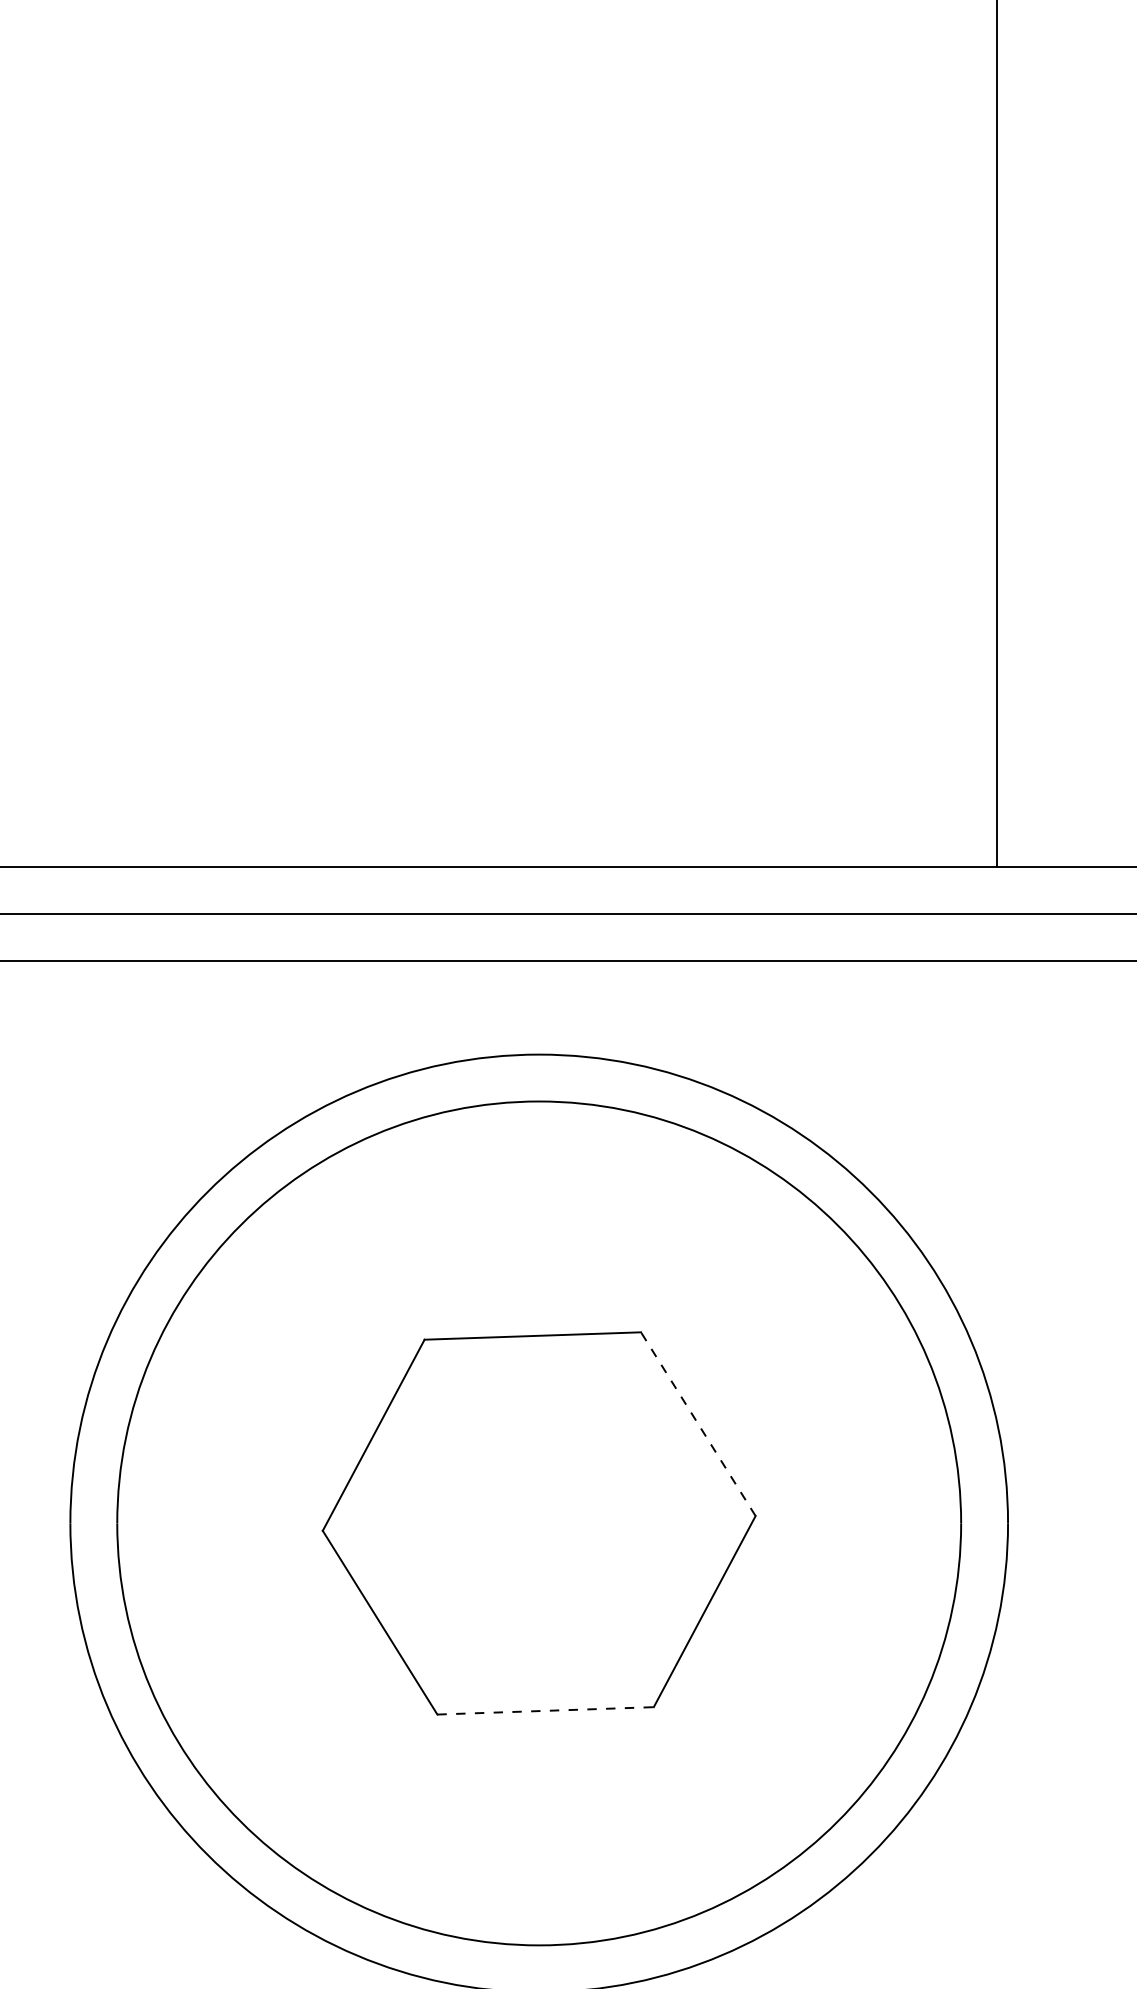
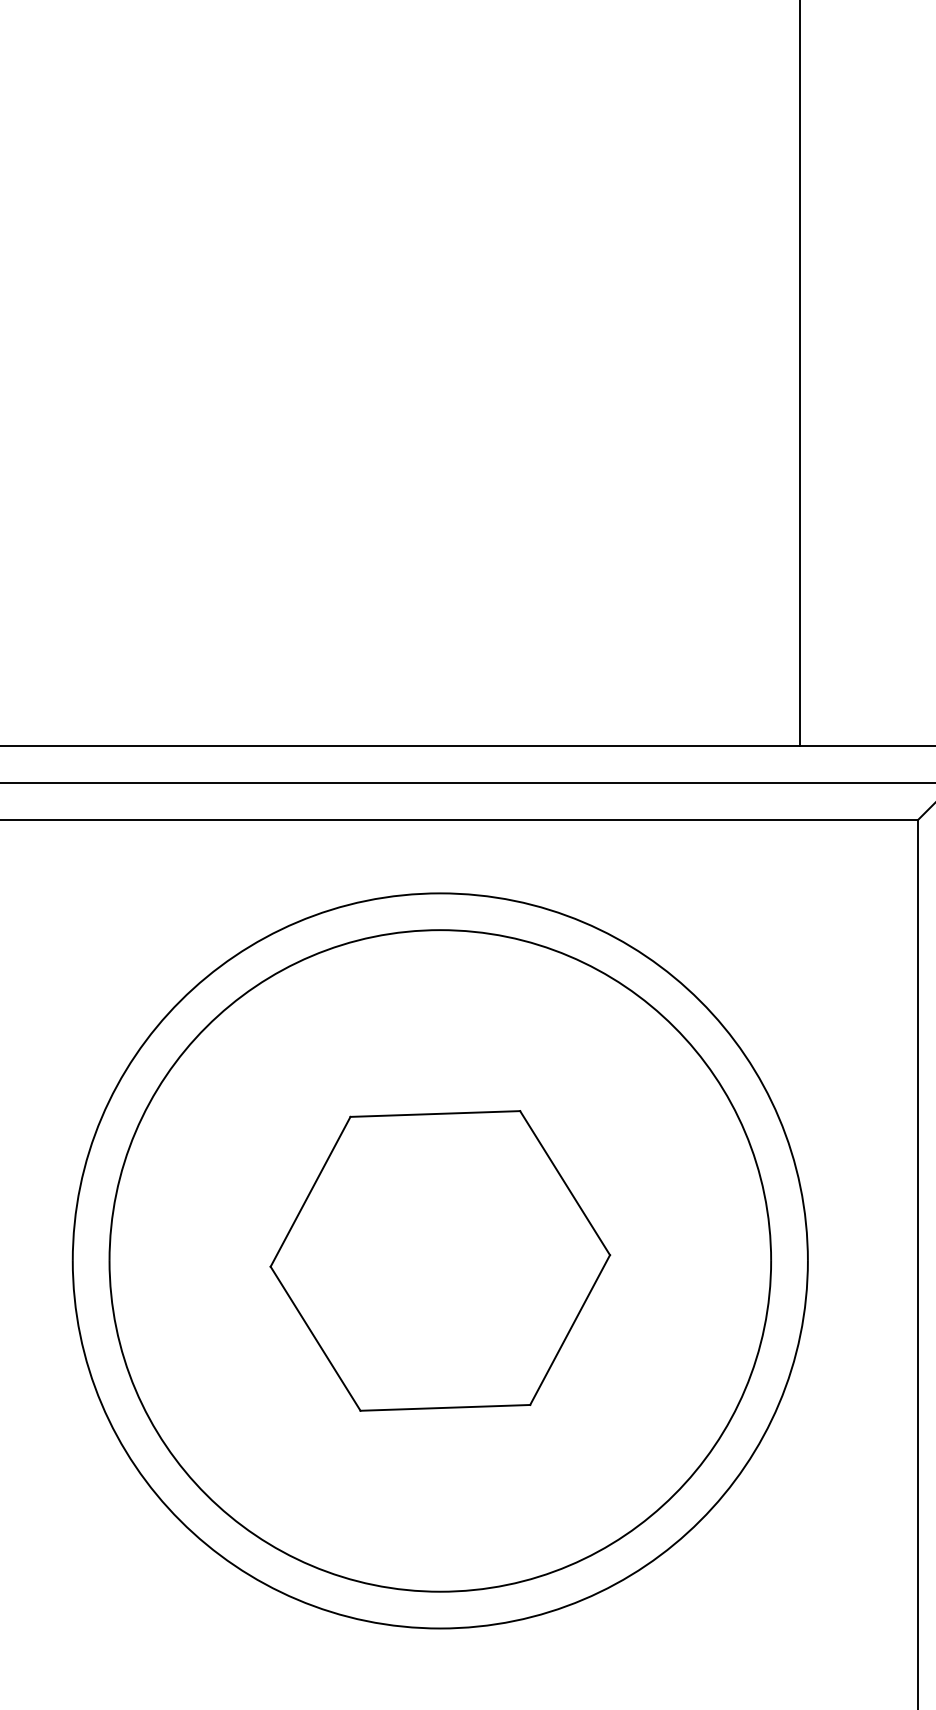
line: (698, 1424) -> (565, 1183), dashed -> solid
line: (545, 1710) -> (445, 1407), dashed -> solid

